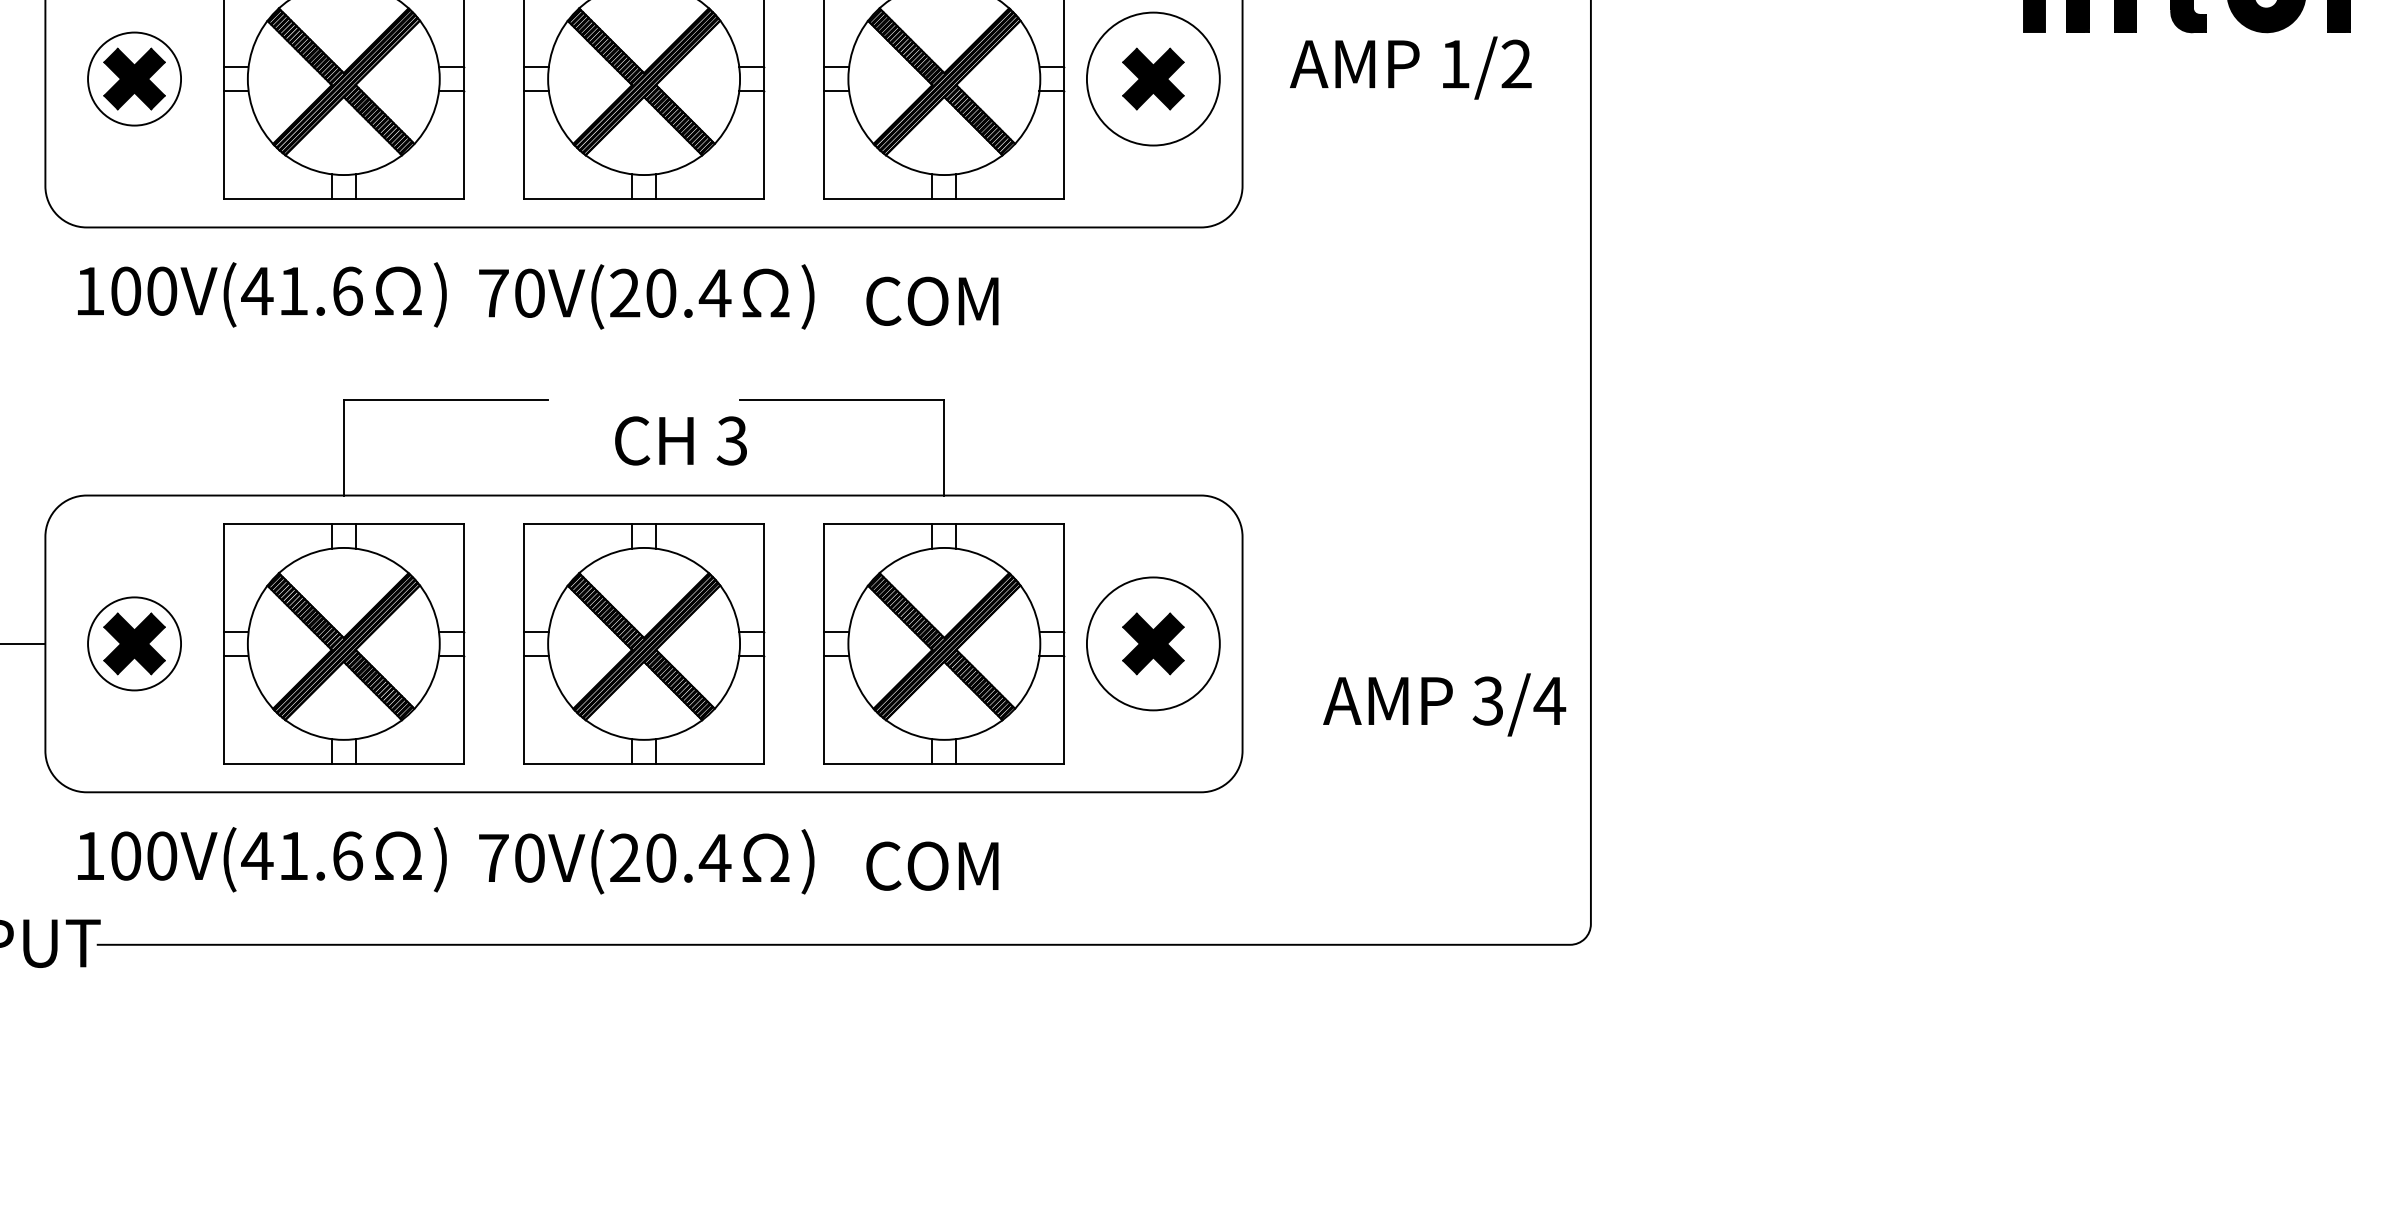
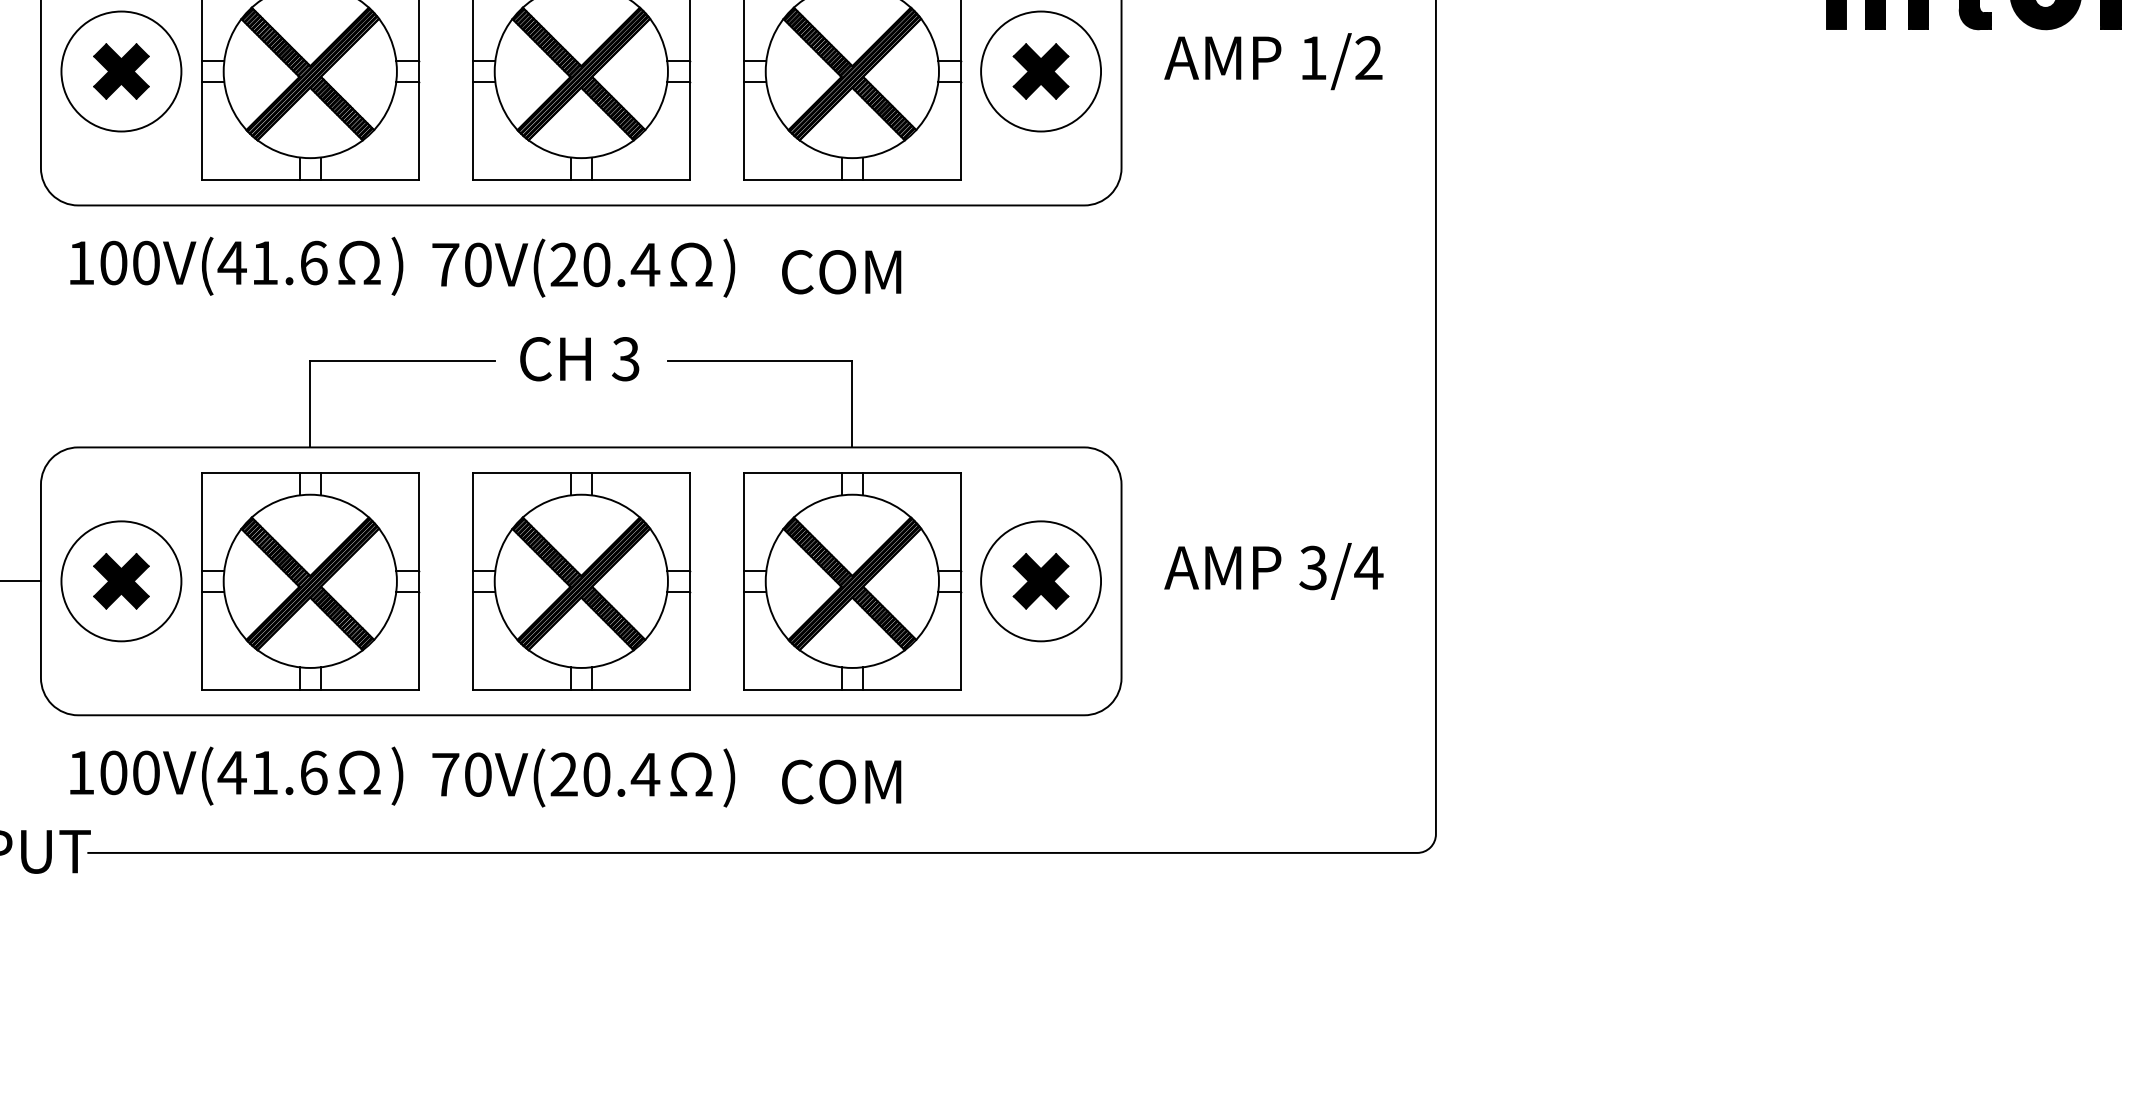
circle: (134, 79) -> (121, 71), size x1.43
text: (680, 441) -> (579, 359), moved
circle: (134, 644) -> (121, 581), size x1.43
text: (1444, 705) -> (1273, 571), moved

